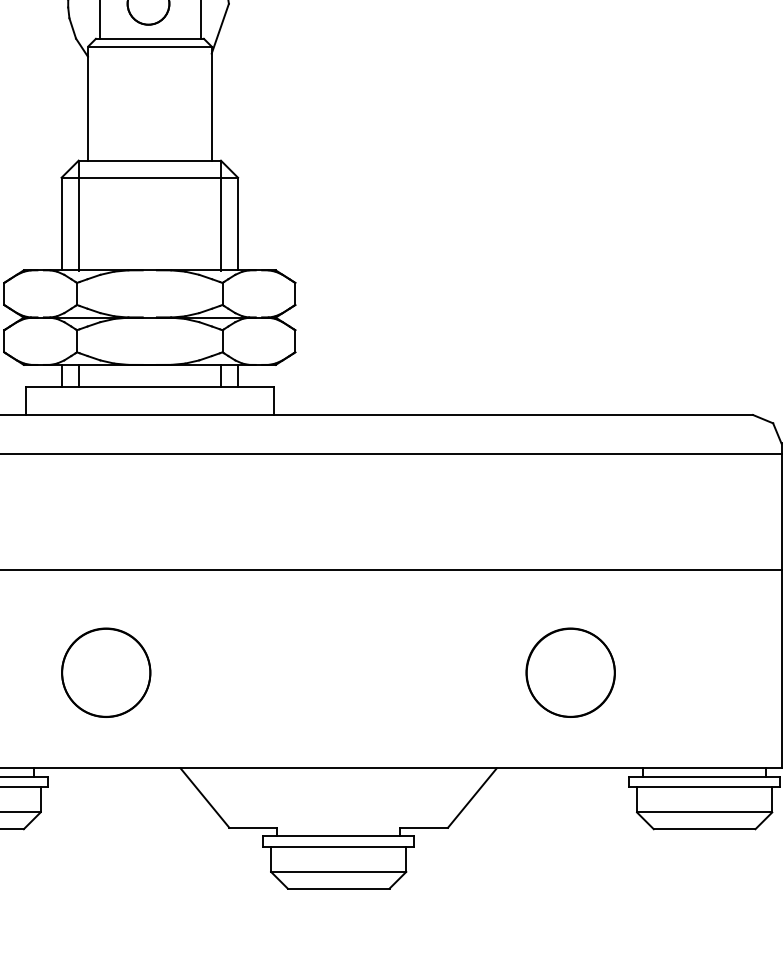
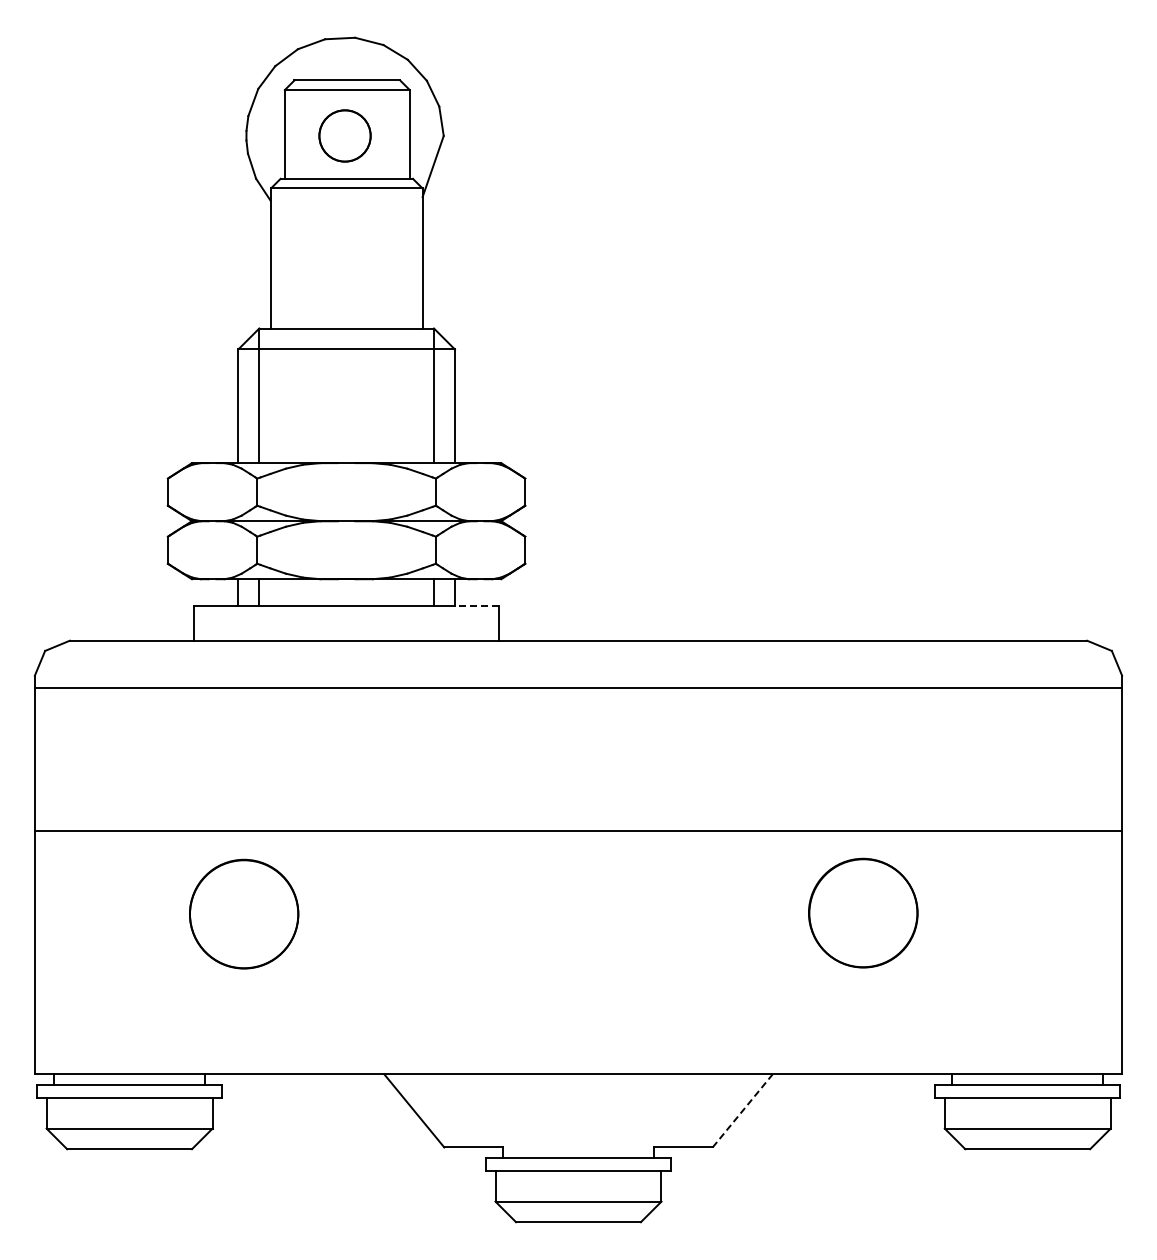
line: (255, 387) -> (476, 606), solid -> dashed
part: (106, 672) -> (244, 913), moved
part: (570, 672) -> (863, 912), moved
line: (472, 797) -> (742, 1110), solid -> dashed

